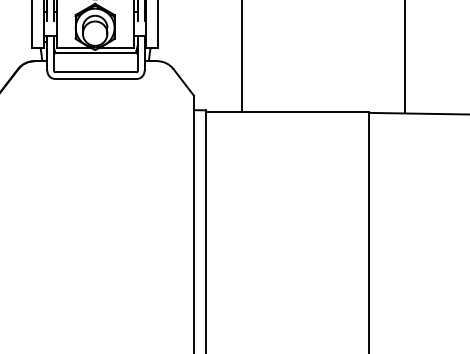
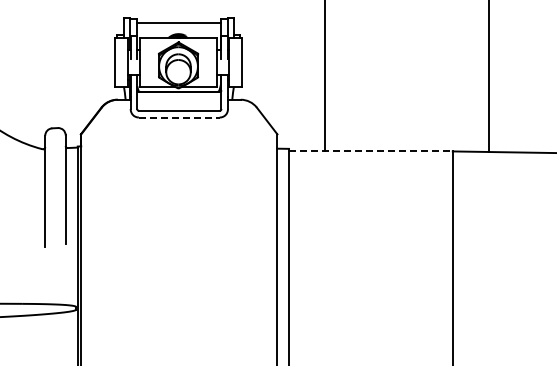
line: (96, 78) -> (179, 117), solid -> dashed
line: (287, 111) -> (370, 150), solid -> dashed

